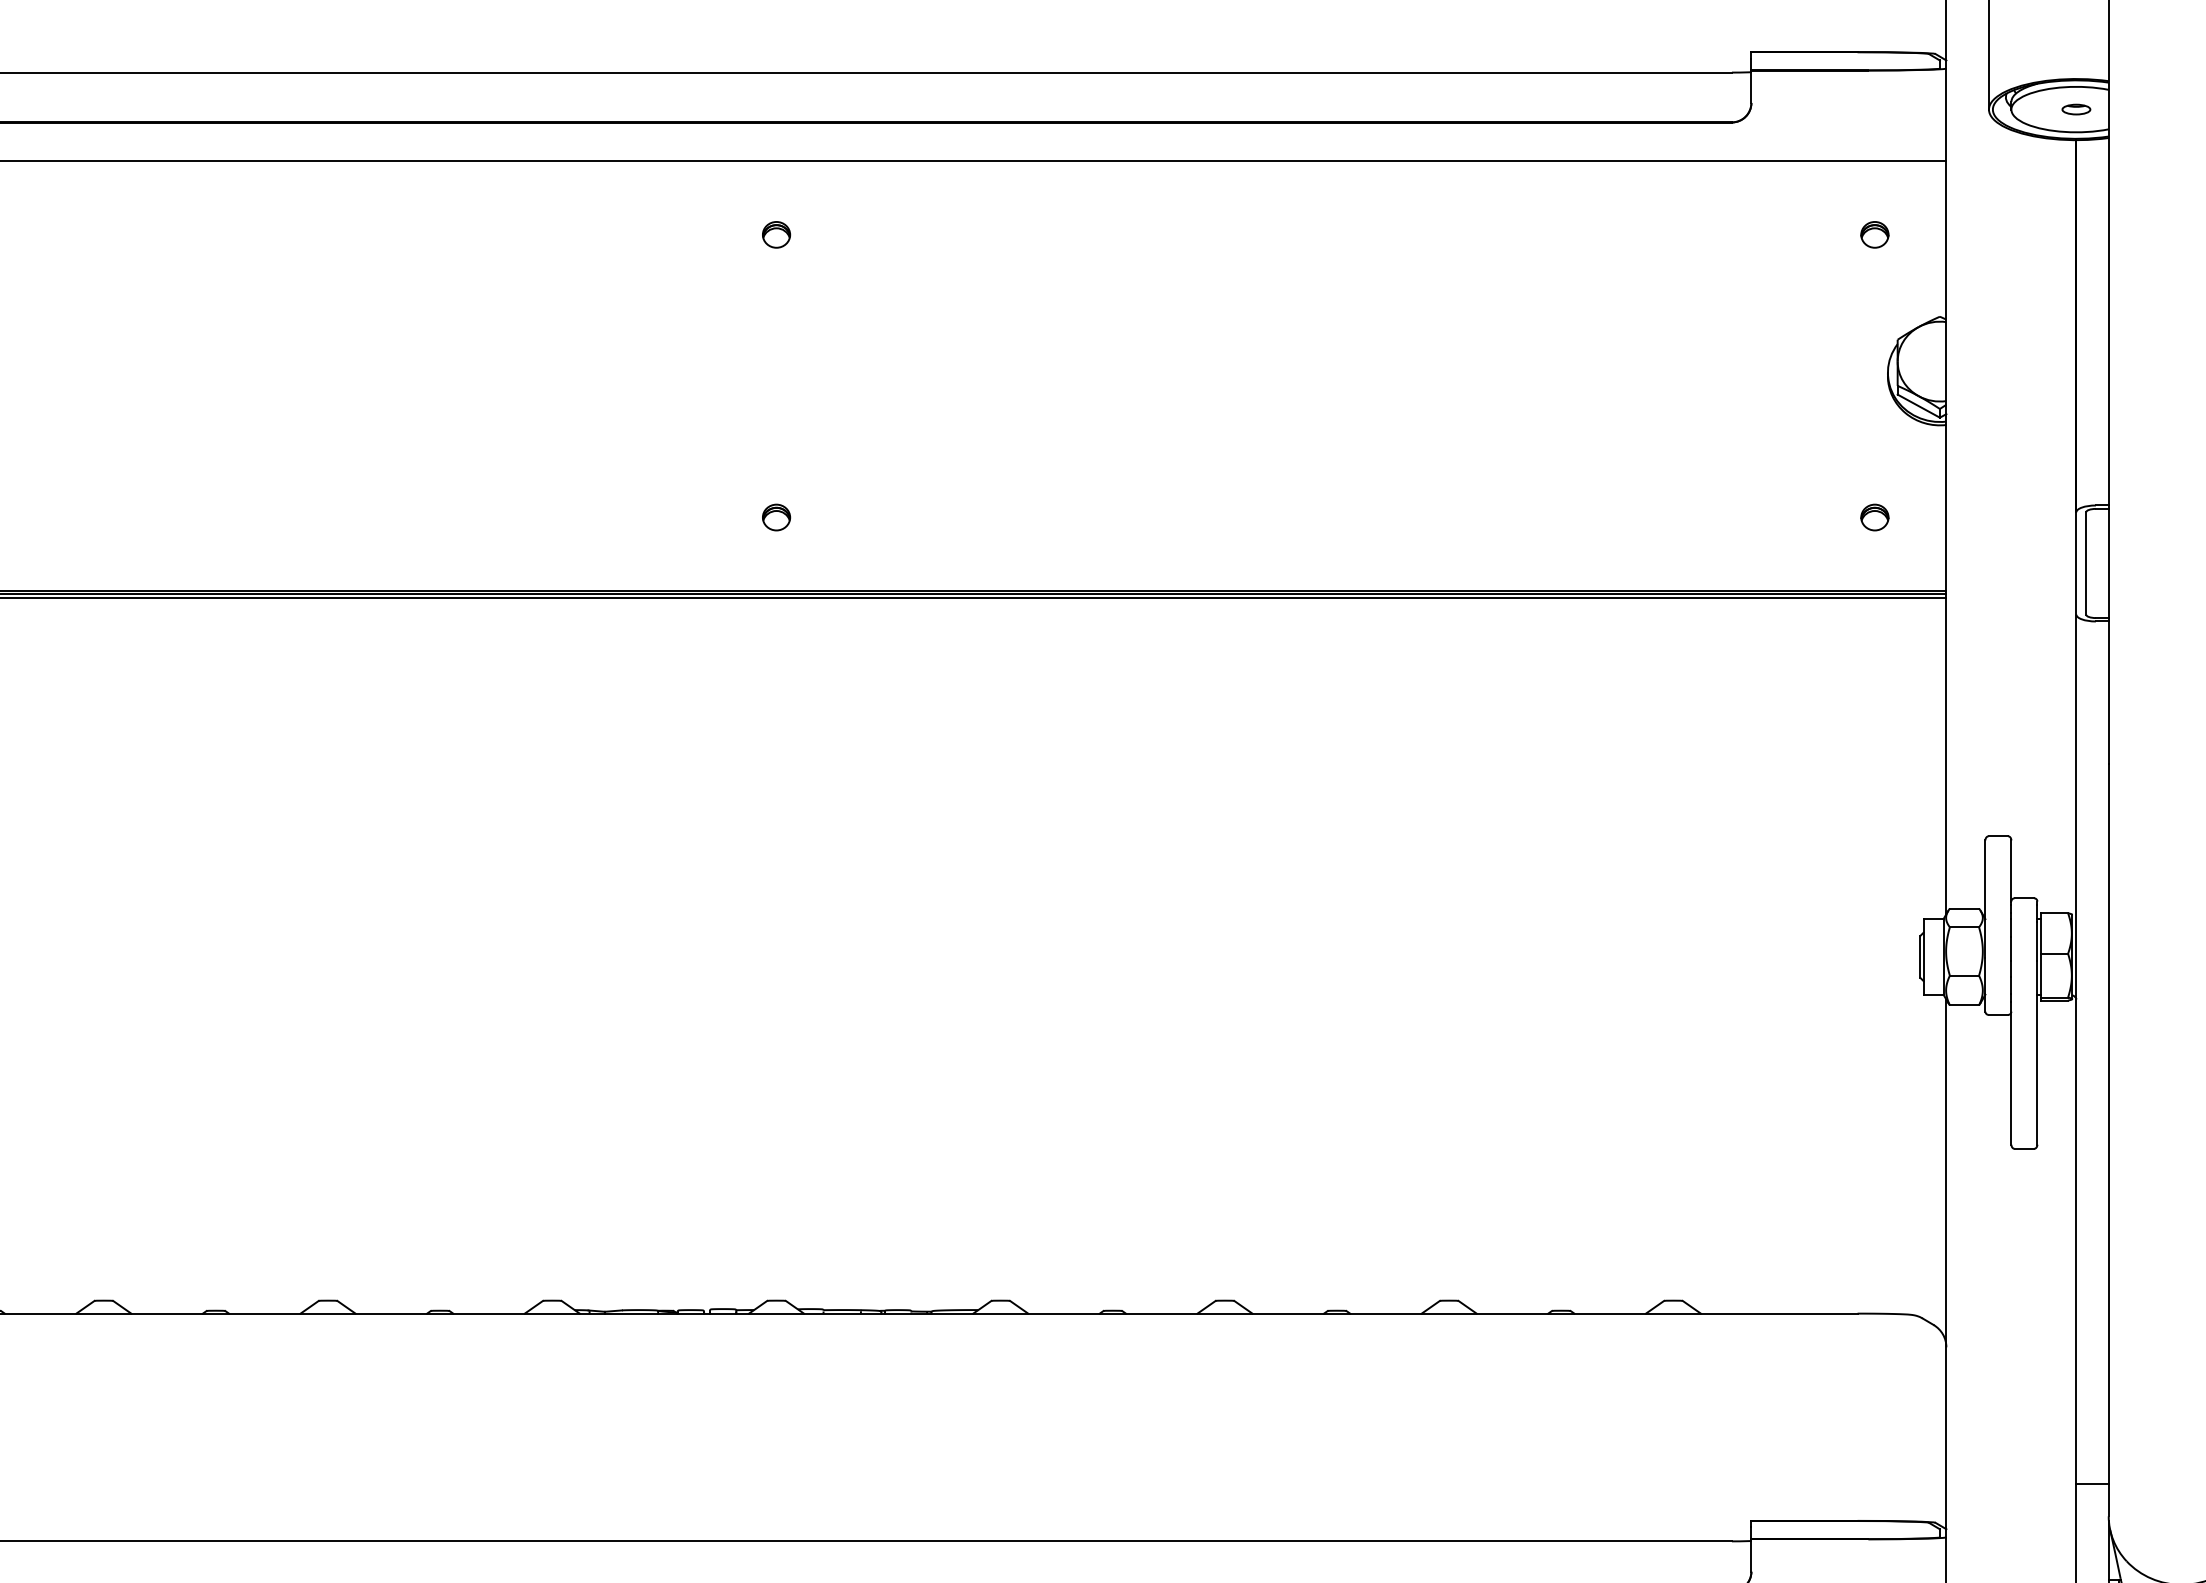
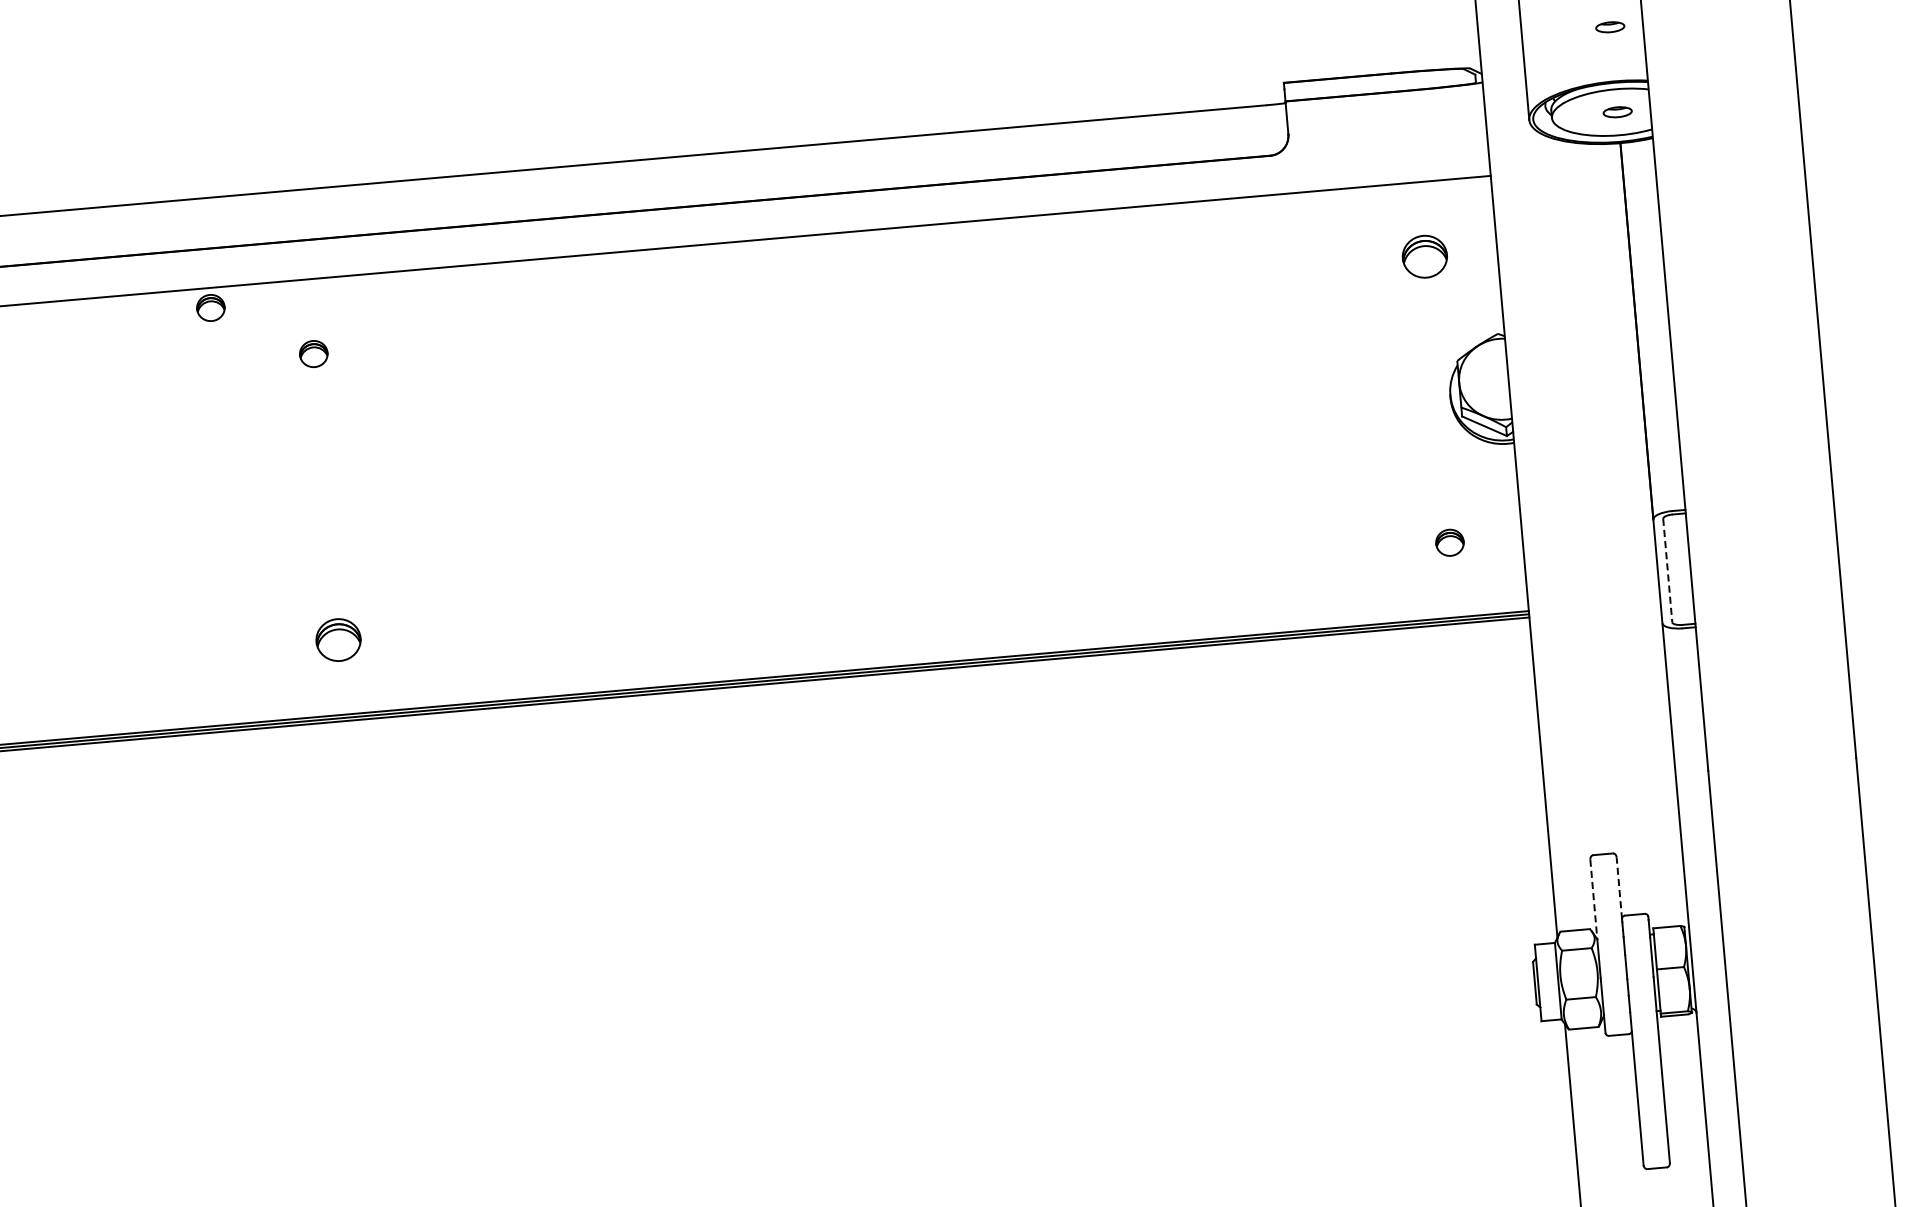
part: (2076, 25) -> (1610, 27), added
part: (679, 180) -> (210, 307), added
part: (1874, 234) -> (1424, 256), size x1.6
part: (776, 517) -> (338, 639), size x1.6
line: (2086, 563) -> (1668, 570), solid -> dashed
line: (2011, 871) -> (1619, 888), solid -> dashed
line: (1985, 880) -> (1593, 900), solid -> dashed

